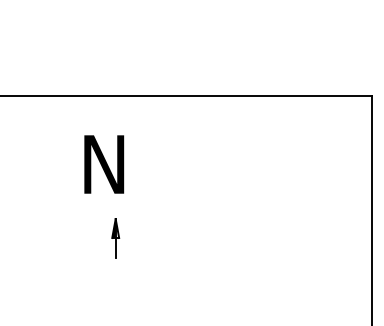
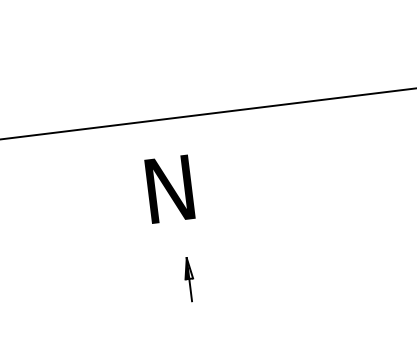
text: (104, 164) -> (170, 189), moved
part: (115, 238) -> (189, 279), moved

